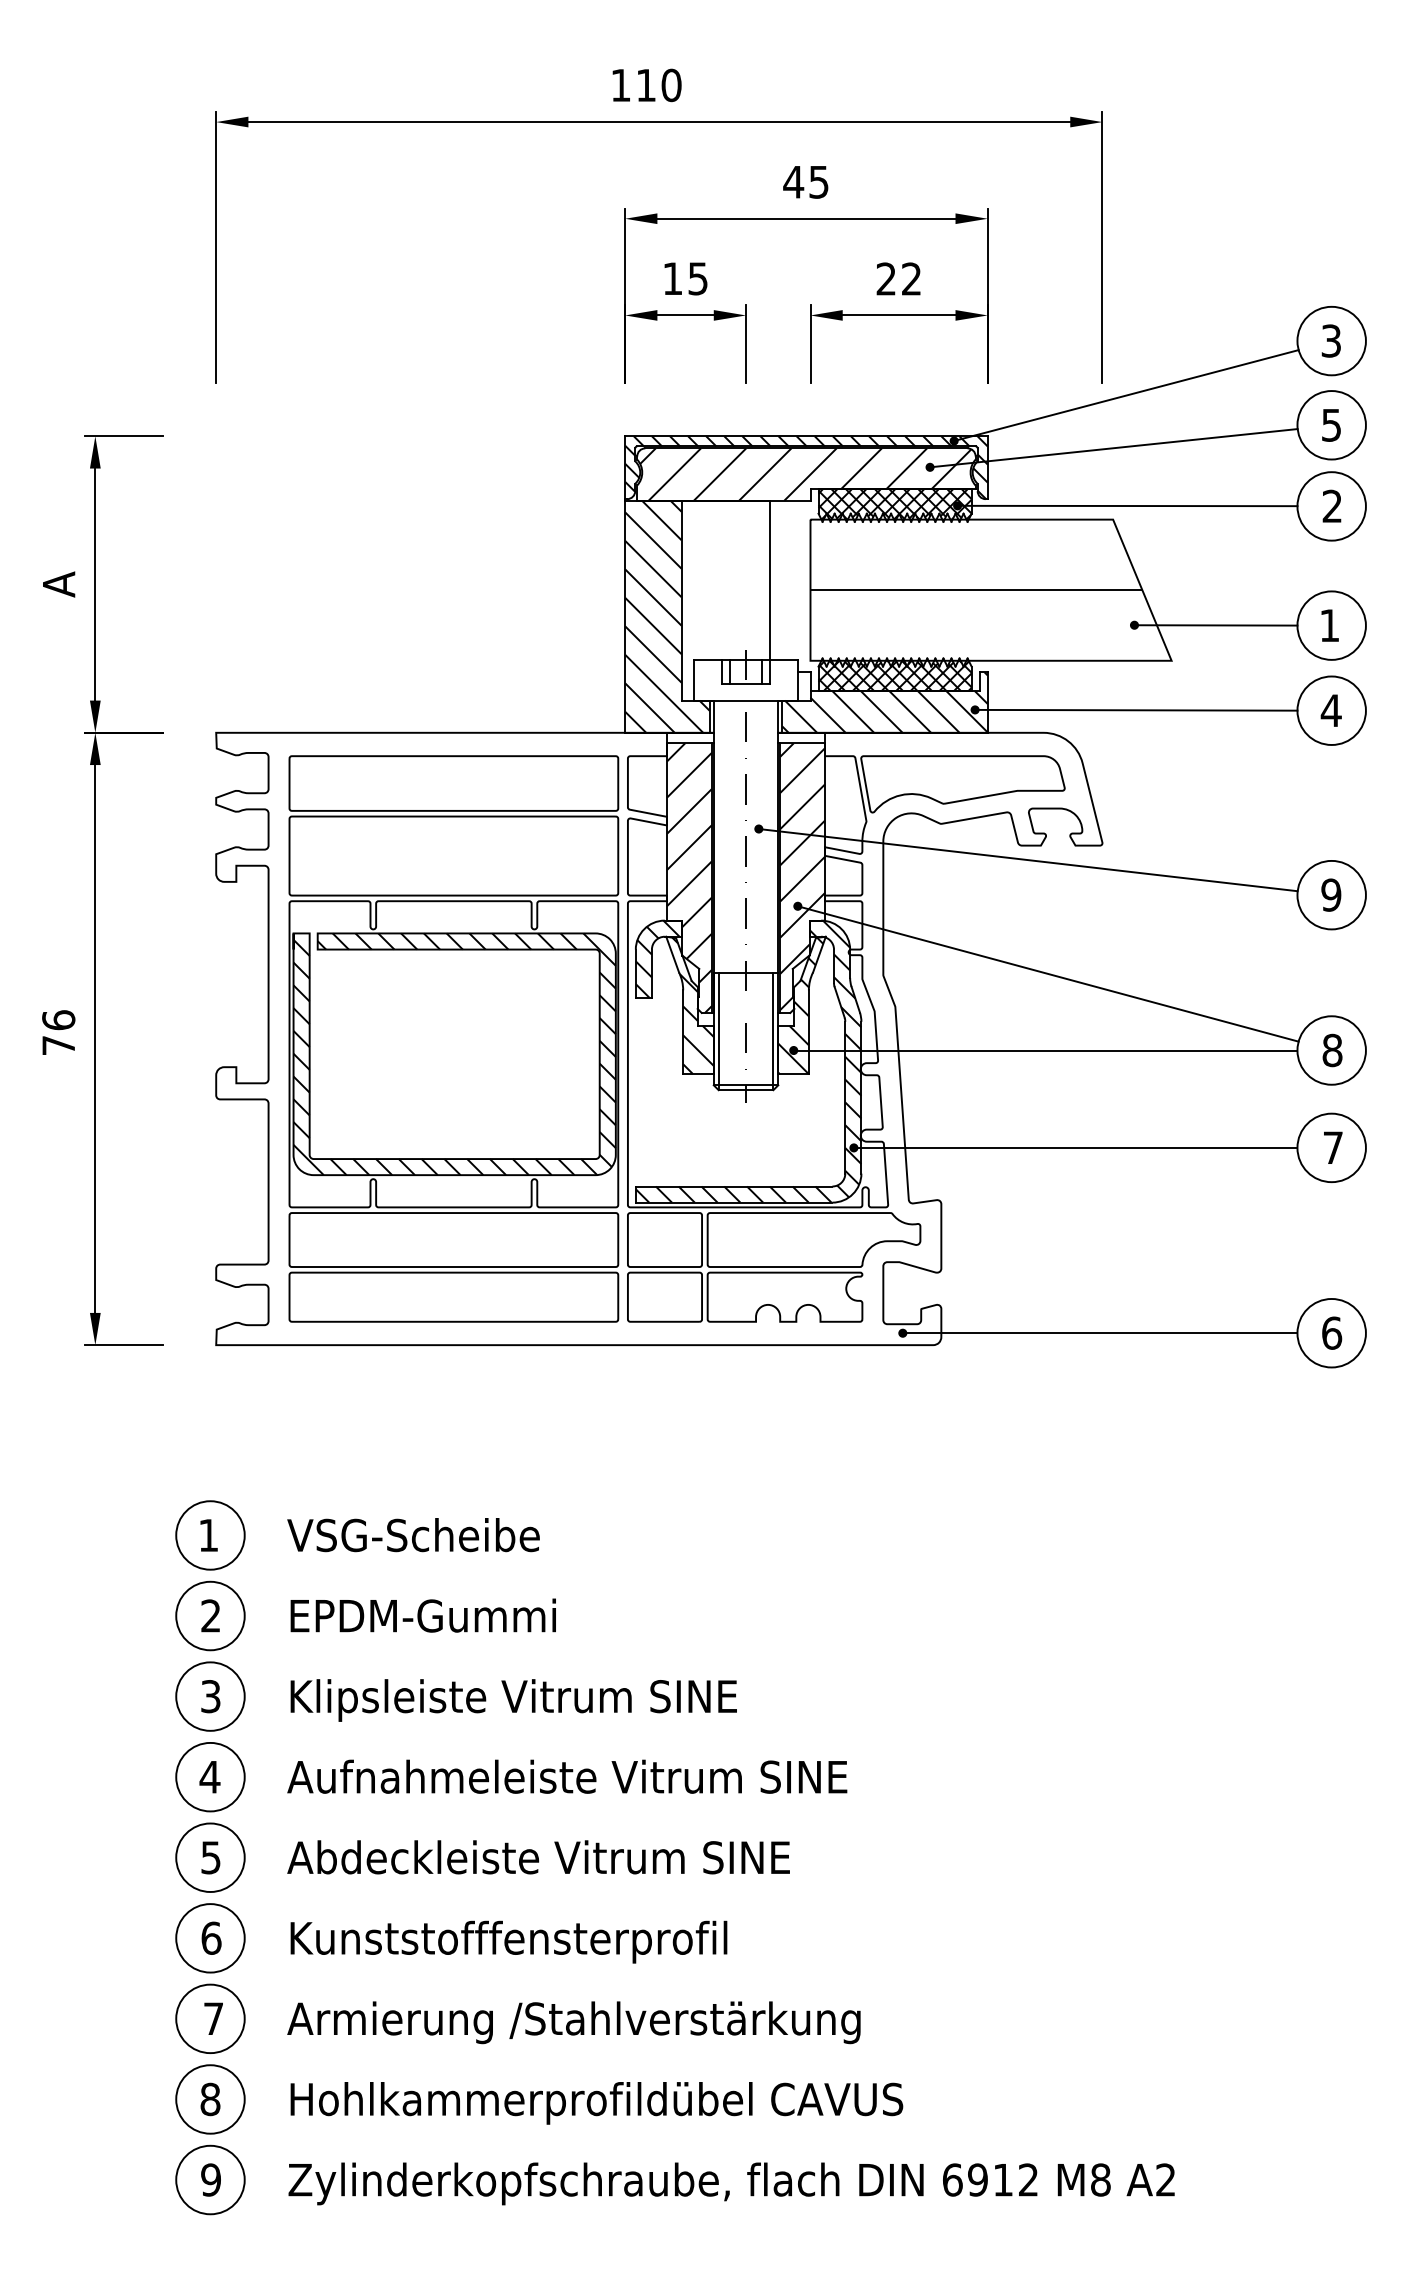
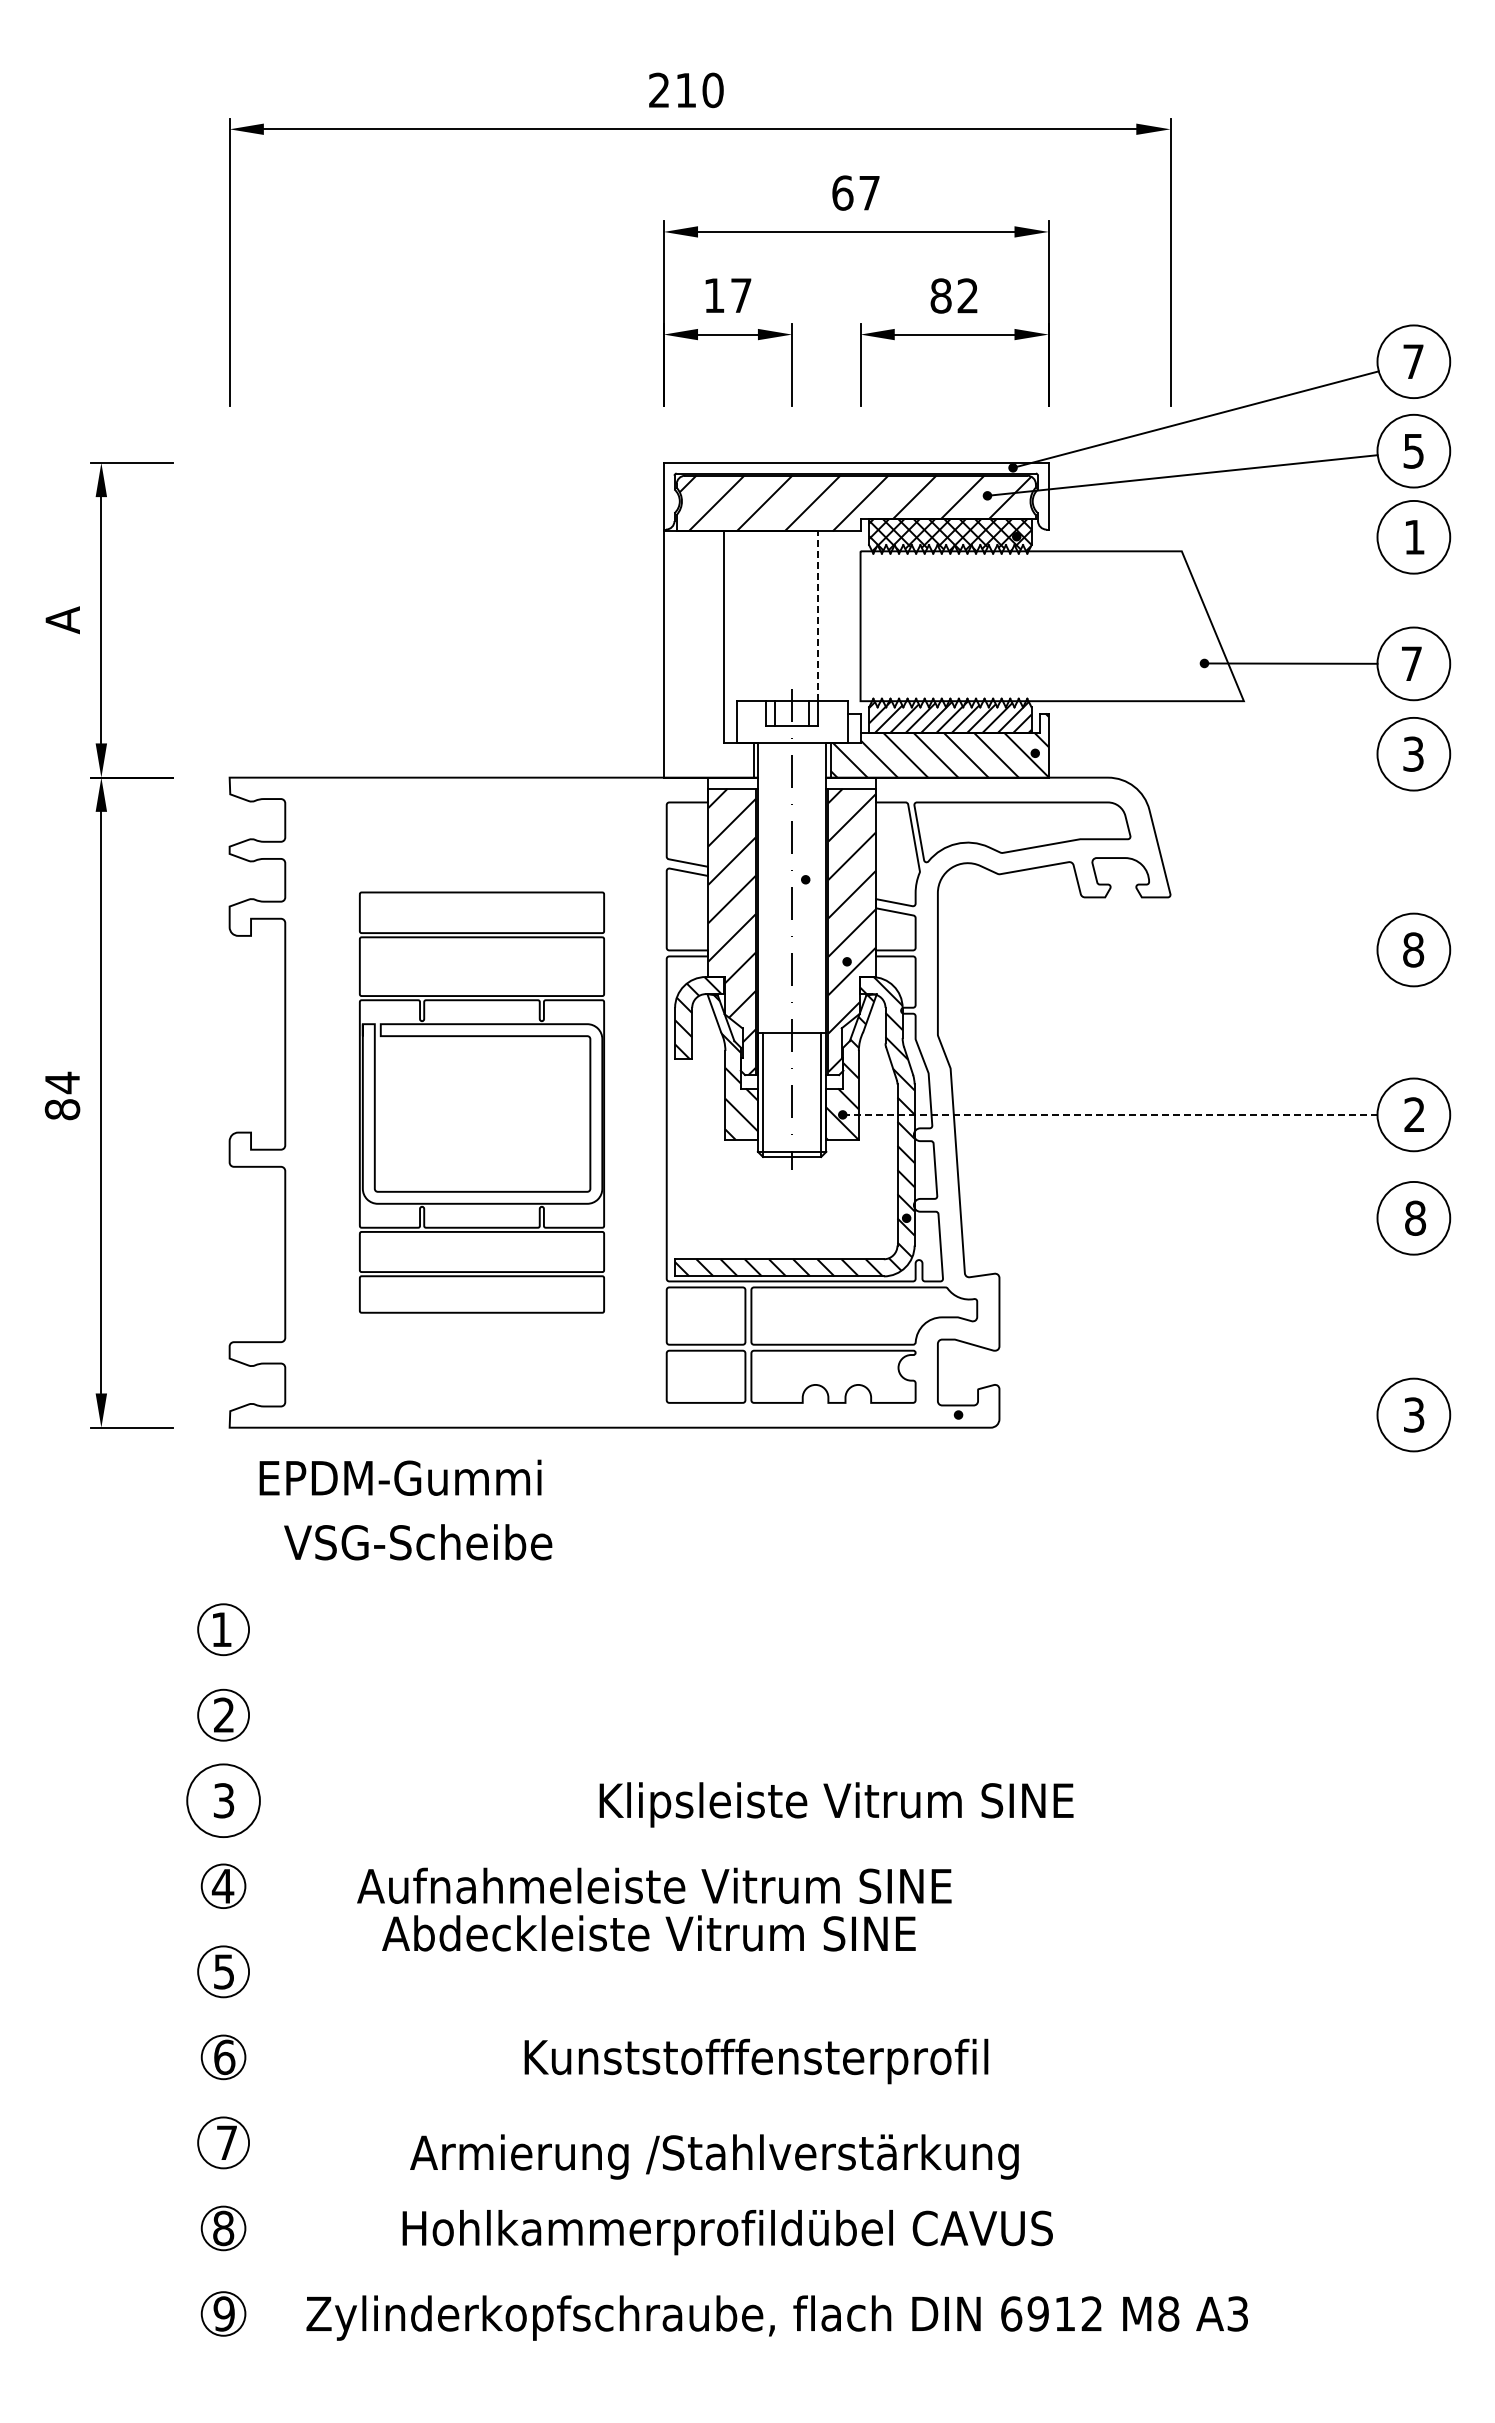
text: (620, 84) -> (658, 89), 110 -> 210
text: (805, 181) -> (855, 192), 45 -> 67
text: (698, 278) -> (741, 295), 15 -> 17
text: (885, 278) -> (940, 295), 22 -> 82
text: (1331, 340) -> (1413, 361), 3 -> 7
hatch: (805, 467) -> (855, 495), removed
line: (1126, 505) -> (1196, 536), removed
text: (1332, 505) -> (1414, 536), 2 -> 1
line: (769, 581) -> (817, 616), solid -> dashed
line: (976, 590) -> (1036, 626), removed
hatch: (667, 616) -> (708, 654), removed
text: (1329, 625) -> (1411, 663), 1 -> 7
hatch: (895, 675) -> (950, 716), removed
line: (1136, 710) -> (1206, 753), removed
text: (1331, 710) -> (1413, 753), 4 -> 3
line: (1028, 859) -> (1091, 912), removed
text: (1331, 894) -> (1413, 949), 9 -> 8
line: (1047, 973) -> (1112, 1033), removed
text: (58, 1032) -> (62, 1095), 76 -> 84
part: (453, 1038) -> (481, 1102), size x0.7
line: (1045, 1050) -> (1110, 1114), solid -> dashed
text: (1332, 1050) -> (1414, 1114), 8 -> 2
text: (1333, 1147) -> (1415, 1217), 7 -> 8
line: (1075, 1148) -> (1141, 1218), removed
text: (1331, 1332) -> (1413, 1414), 6 -> 3
line: (1099, 1333) -> (1167, 1415), removed
circle: (210, 1535) -> (223, 1629), size x0.7
text: (413, 1535) -> (418, 1542), moved
circle: (210, 1615) -> (223, 1714), size x0.7
text: (423, 1615) -> (400, 1477), moved
text: (513, 1700) -> (836, 1804), moved
circle: (210, 1776) -> (223, 1885), size x0.6
text: (567, 1776) -> (654, 1885), moved
circle: (210, 1857) -> (223, 1971), size x0.7
text: (538, 1857) -> (648, 1933), moved
circle: (210, 1938) -> (223, 2057), size x0.6
text: (509, 1942) -> (756, 2061), moved
circle: (210, 2018) -> (223, 2142), size x0.7
text: (574, 2022) -> (714, 2156), moved
circle: (210, 2099) -> (223, 2228), size x0.6
text: (596, 2103) -> (727, 2232), moved
circle: (210, 2179) -> (223, 2313), size x0.6
text: (1165, 2179) -> (1237, 2313), A2 -> A3

